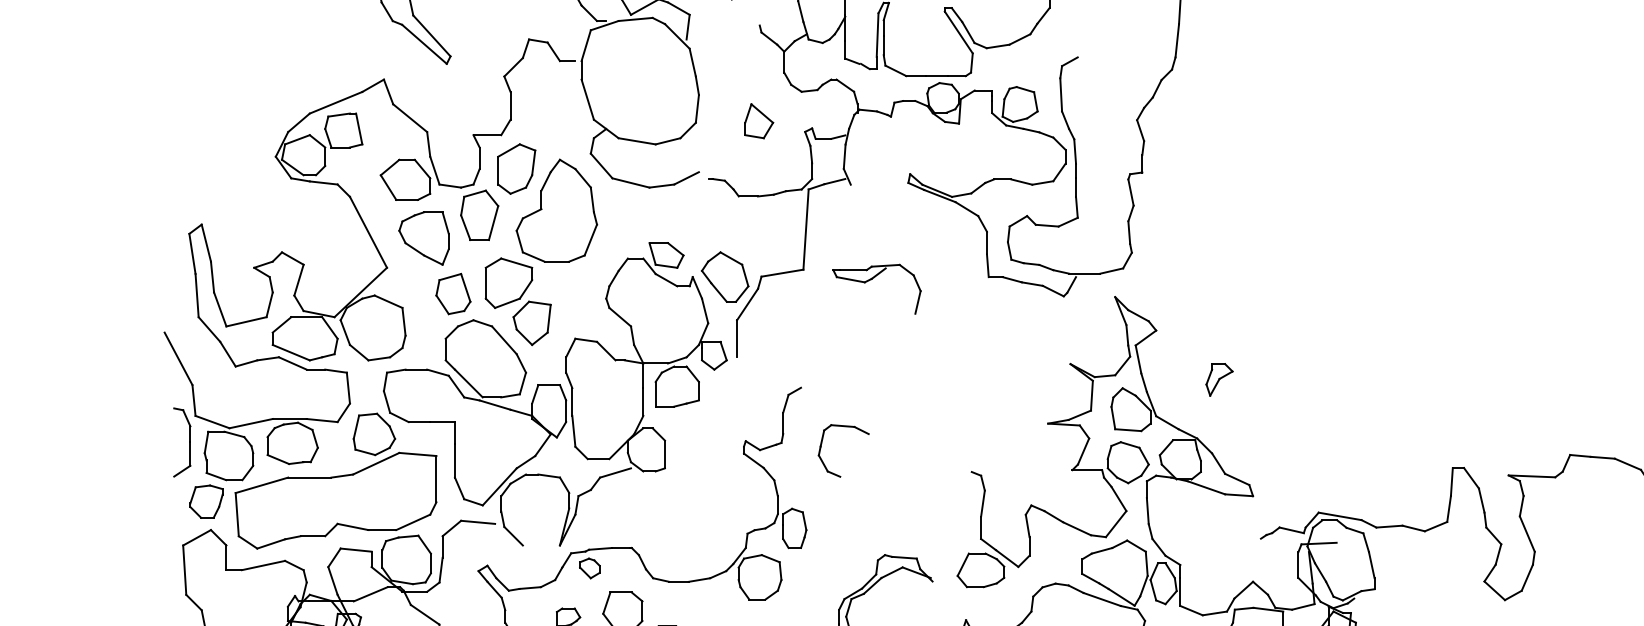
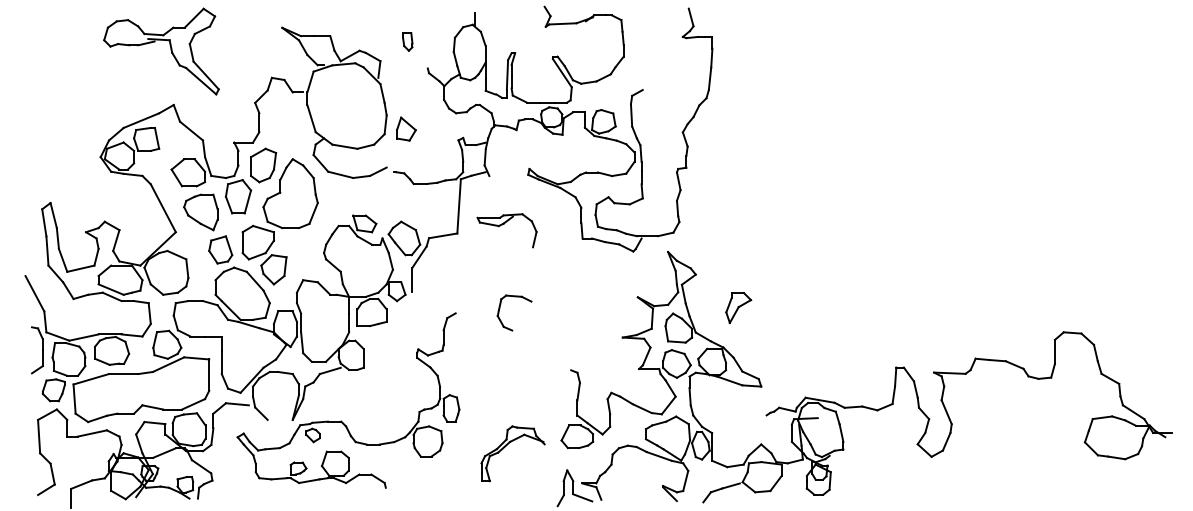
part: (759, 120) -> (406, 128), moved
part: (873, 280) -> (504, 224), moved
part: (1219, 379) -> (738, 307), size x1.4
part: (822, 444) -> (500, 308), moved

